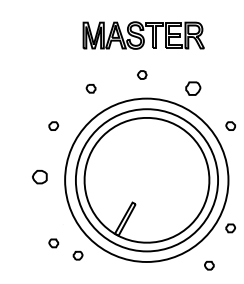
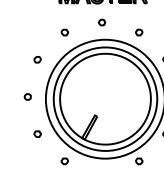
part: (193, 88) -> (139, 32), size x0.62
part: (40, 177) -> (27, 97), size x0.62
part: (53, 243) -> (37, 134), moved
part: (77, 255) -> (64, 161), moved
part: (209, 265) -> (139, 161), moved

